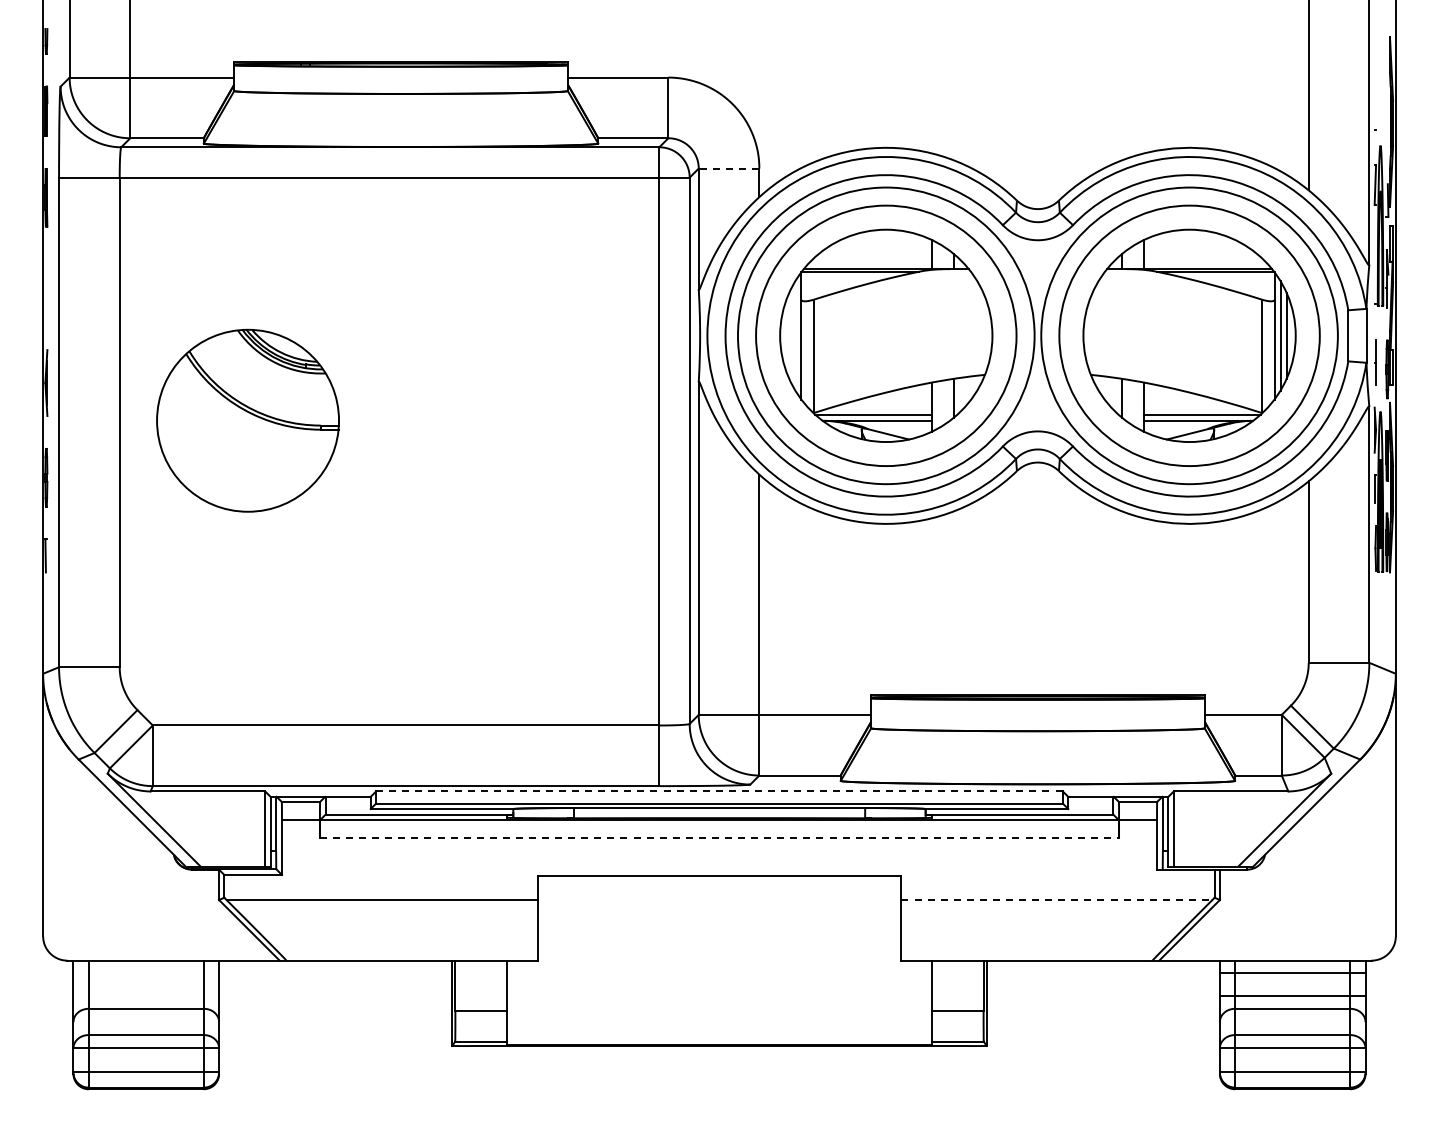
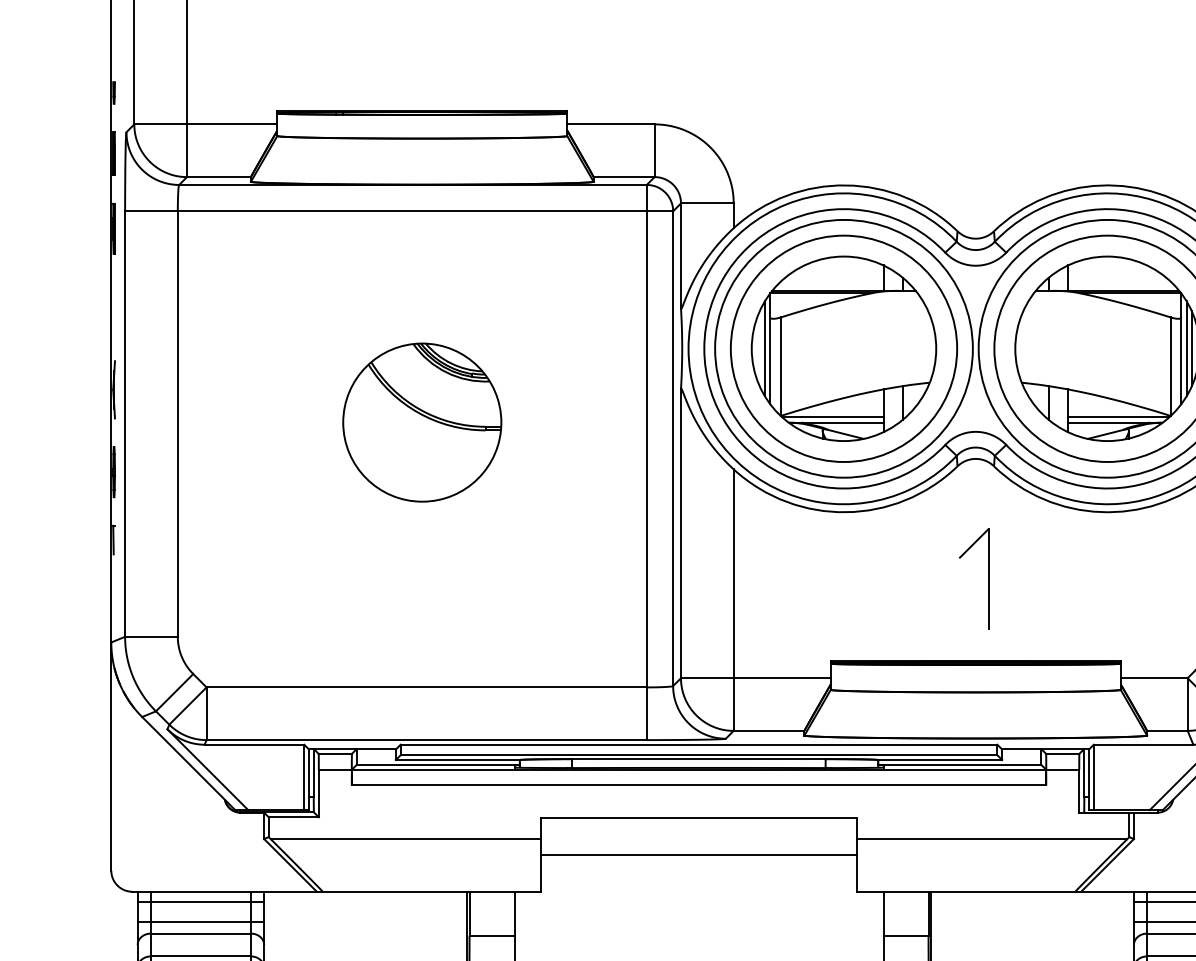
line: (728, 168) -> (706, 203), dashed -> solid
line: (795, 335) -> (765, 348), added
part: (247, 420) -> (421, 422), moved
part: (1052, 600) -> (988, 578), added
line: (719, 791) -> (699, 744), dashed -> solid
line: (719, 838) -> (699, 785), dashed -> solid
line: (1057, 899) -> (992, 838), dashed -> solid
line: (719, 918) -> (699, 855), added
line: (146, 972) -> (201, 902), added
line: (146, 995) -> (201, 922), added

